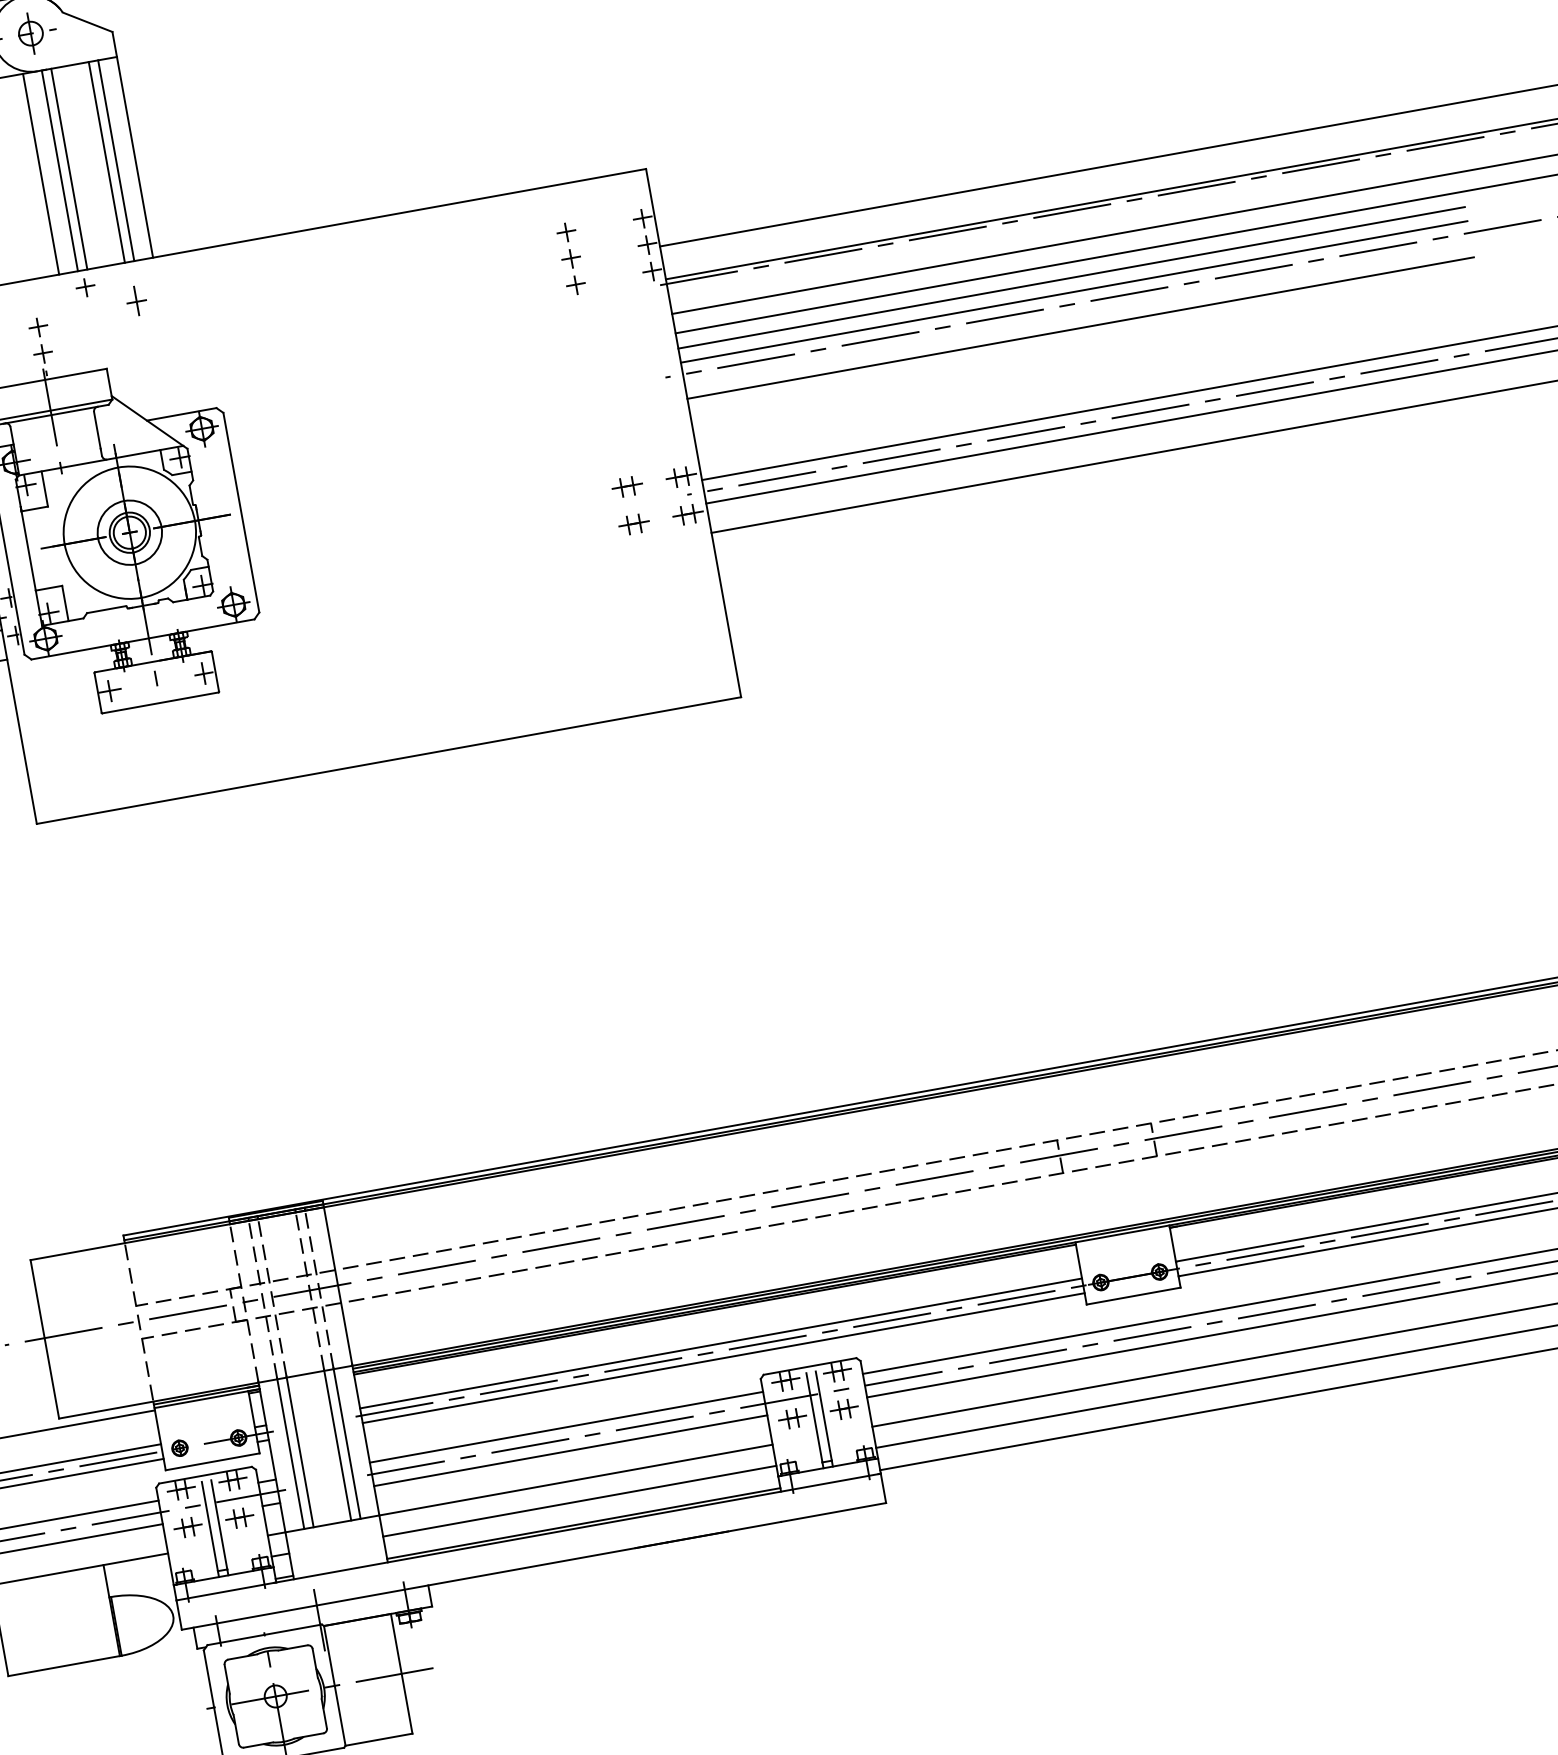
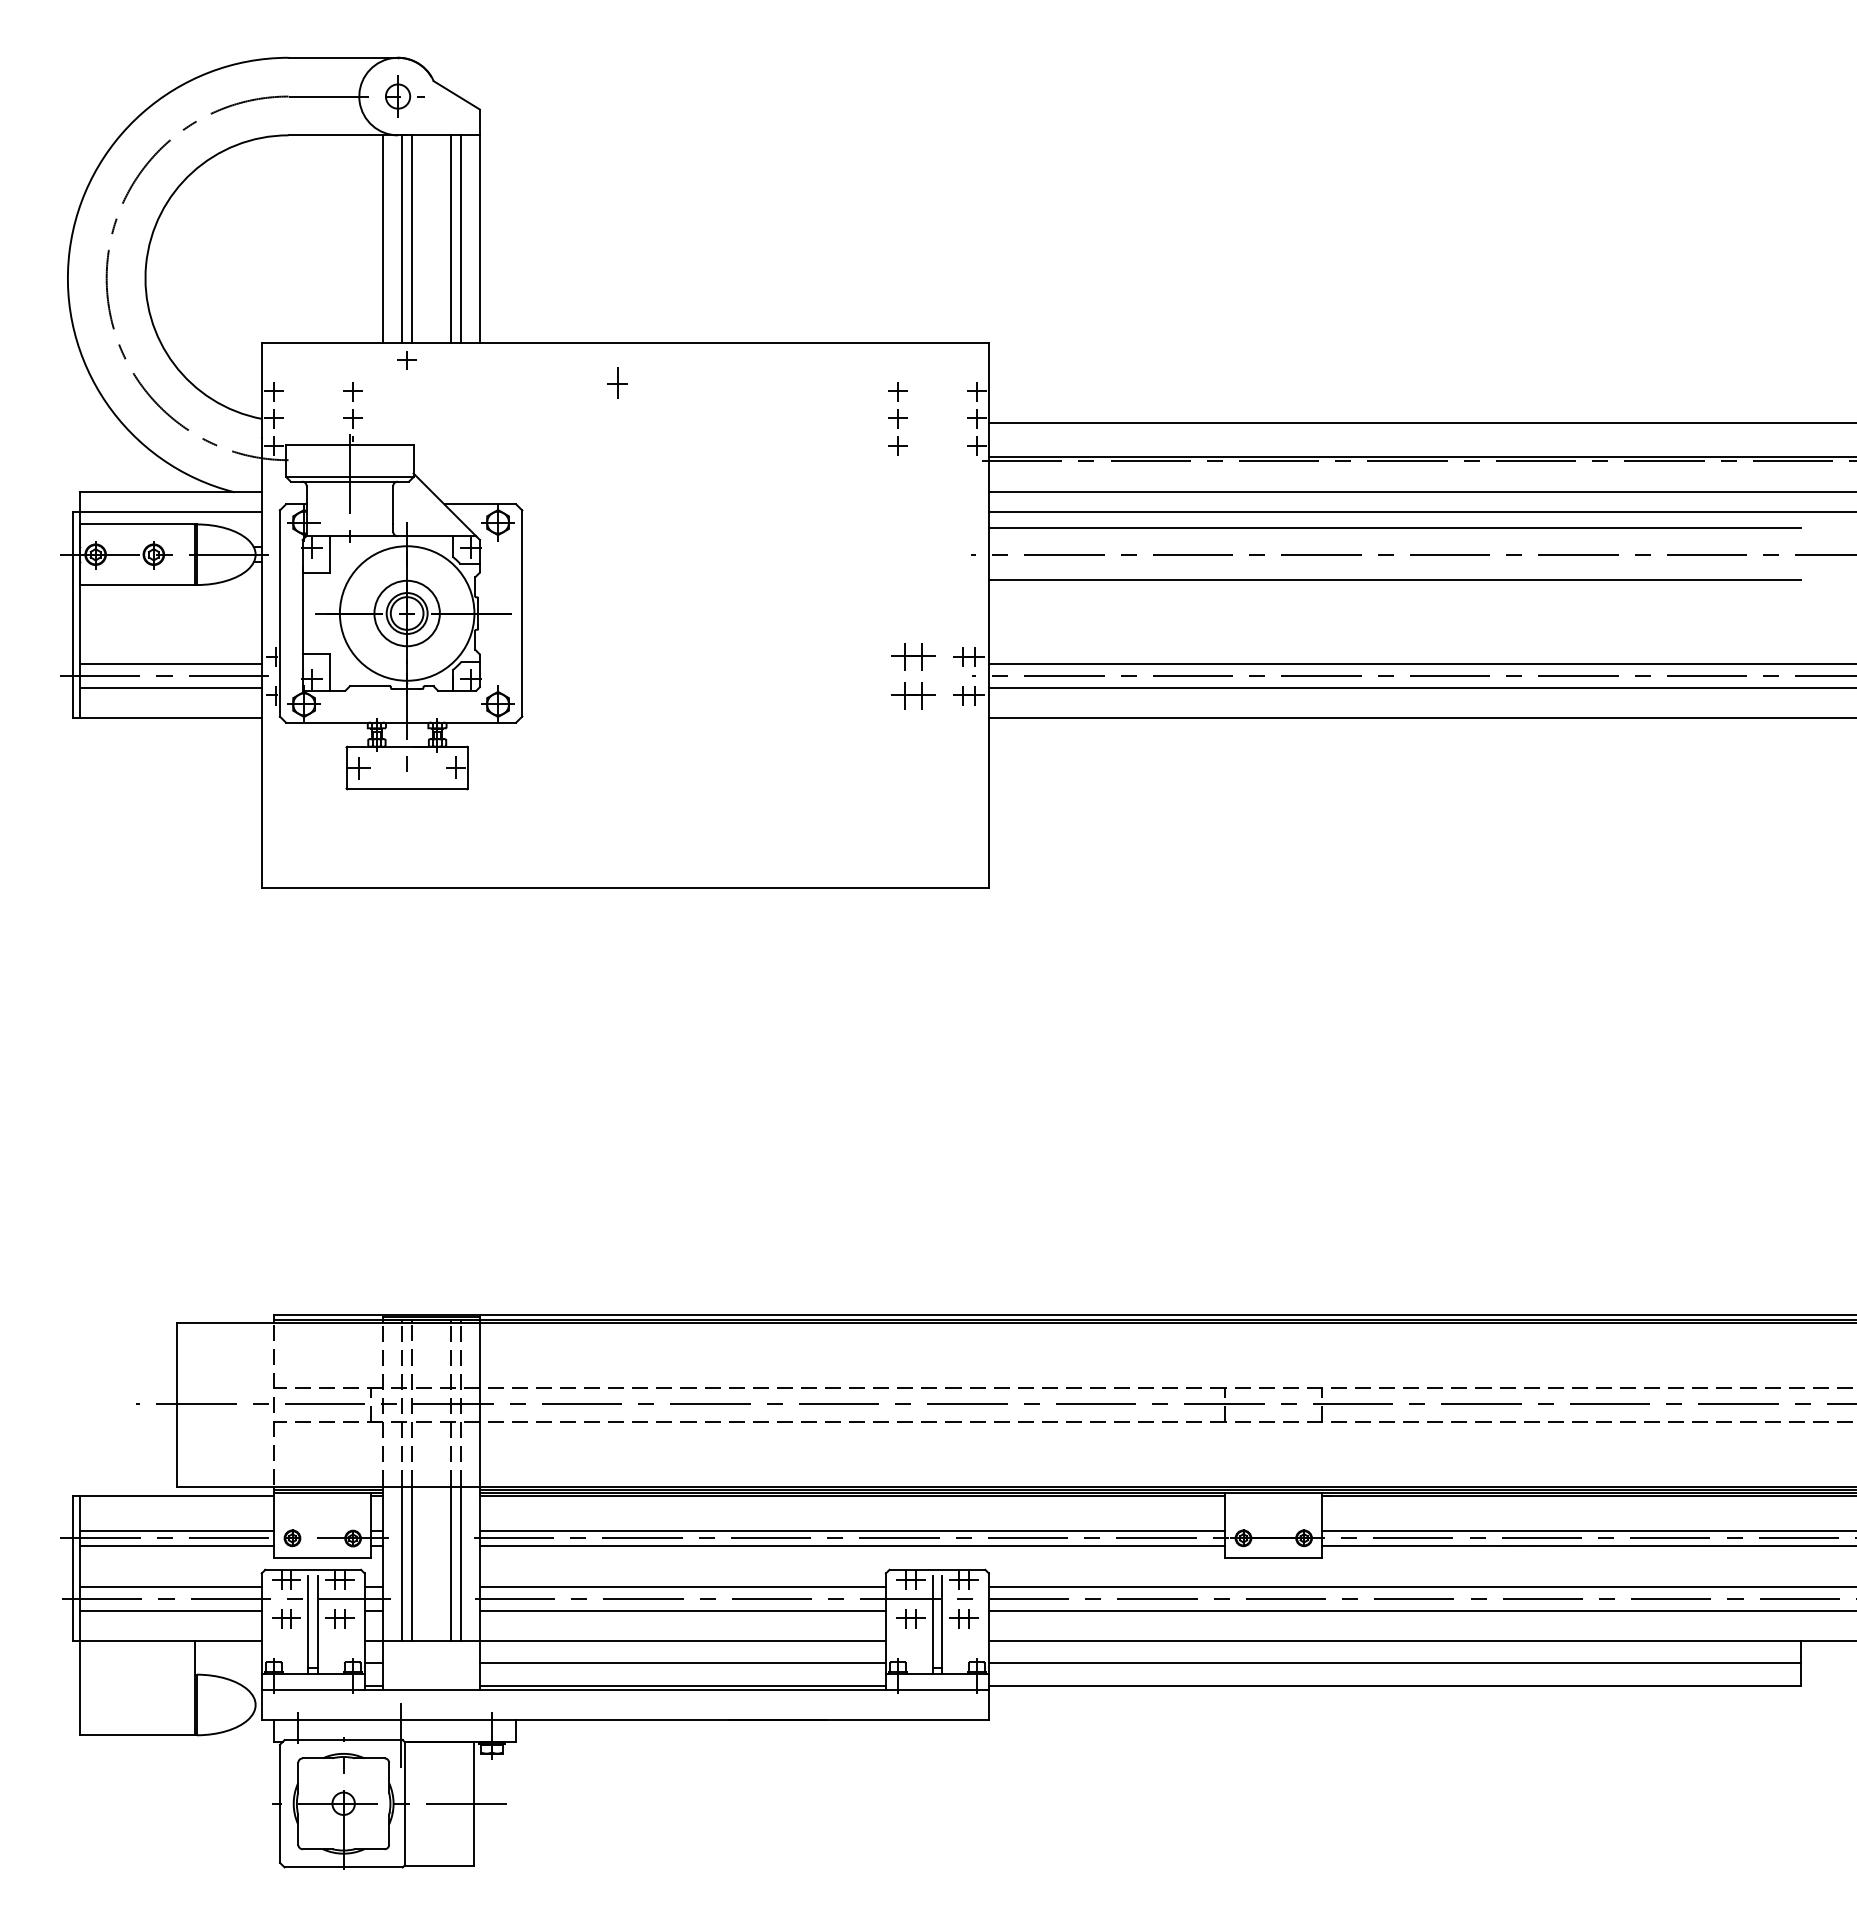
line: (1073, 291) -> (1394, 542), removed
part: (136, 300) -> (617, 382), moved
part: (626, 486) -> (912, 656), size x1.4
part: (633, 524) -> (912, 695), size x1.4

